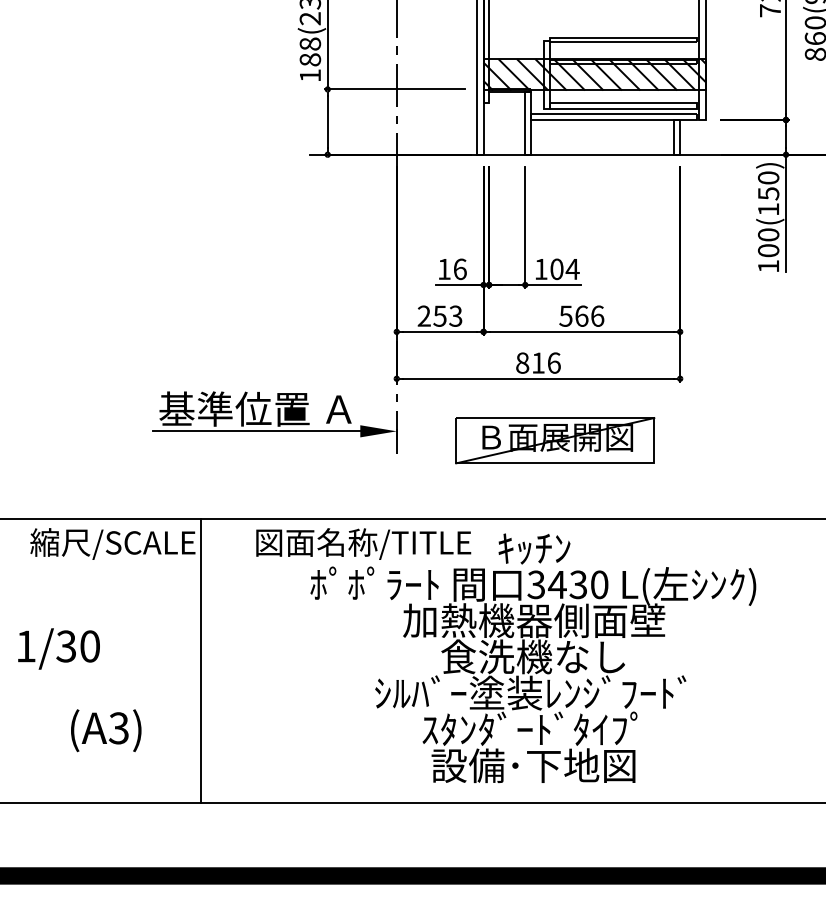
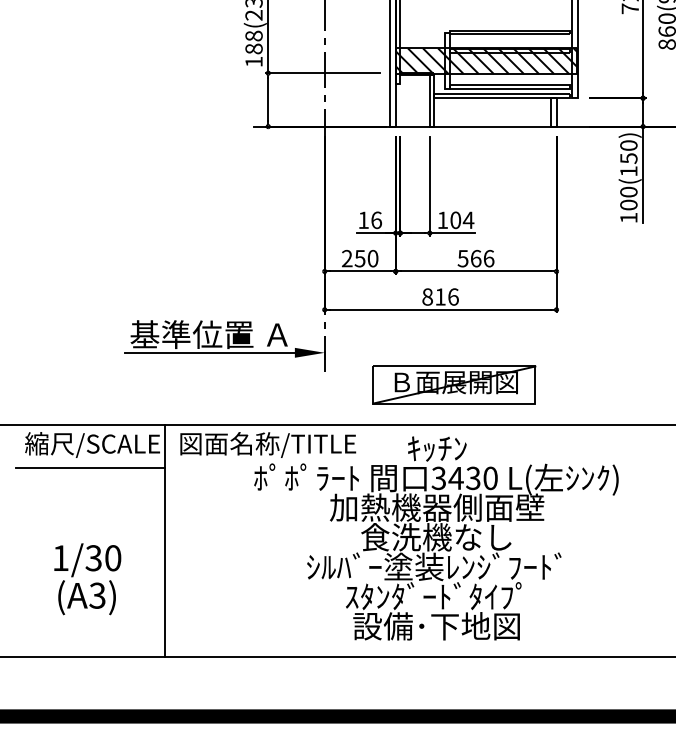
text: (455, 315) -> (372, 258), 253 -> 250
part: (555, 440) -> (454, 384), moved
text: (363, 543) -> (268, 444), moved
line: (110, 572) -> (90, 468), added
text: (58, 648) -> (87, 559), moved

